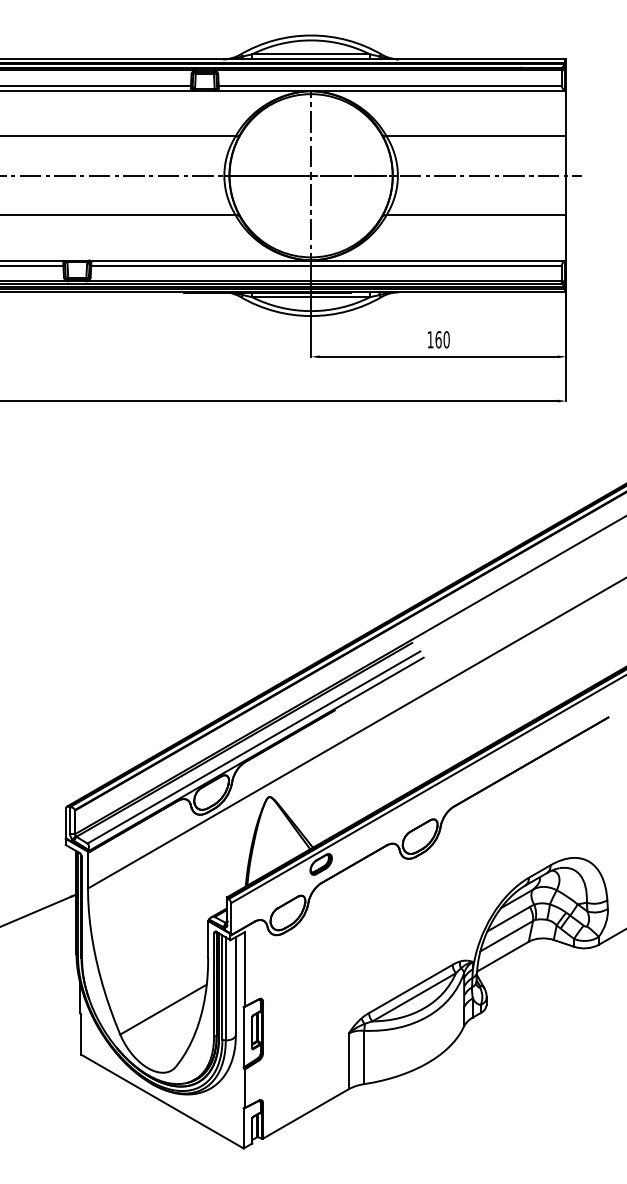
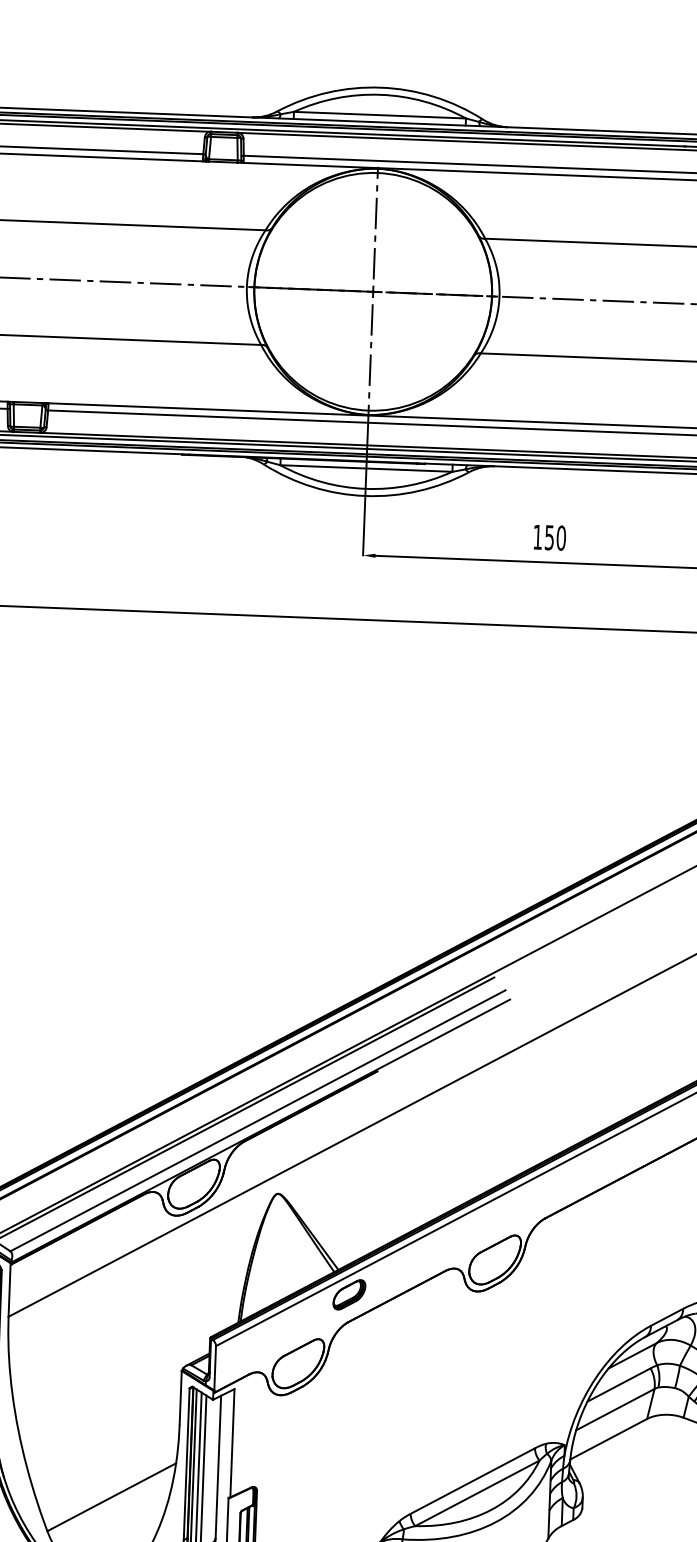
text: (438, 339) -> (549, 537), 160 -> 150

